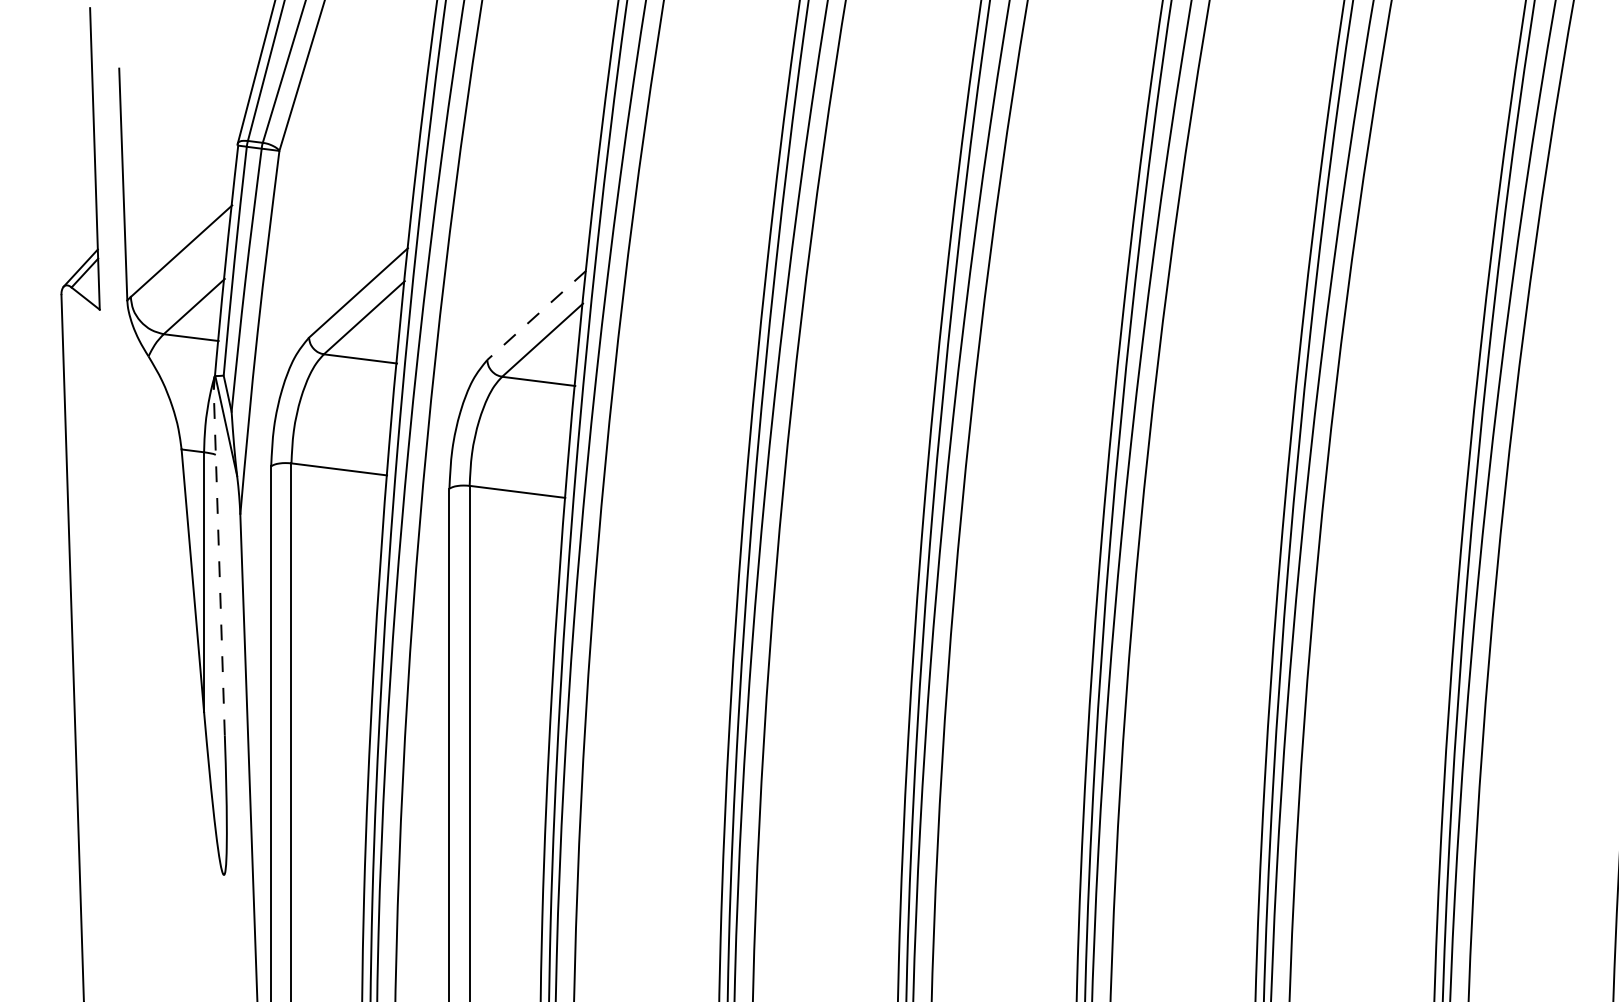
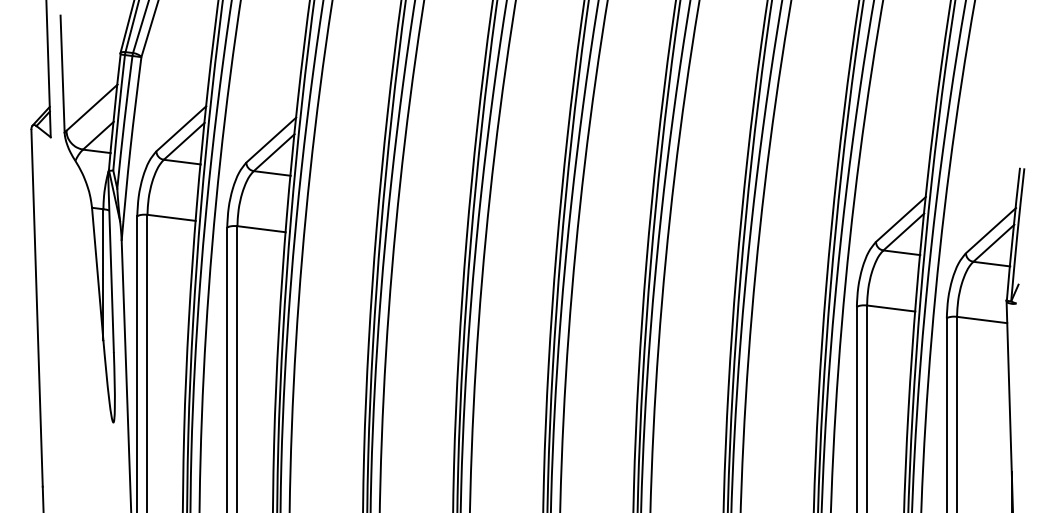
line: (537, 316) -> (271, 140), dashed -> solid
line: (220, 561) -> (111, 264), dashed -> solid

